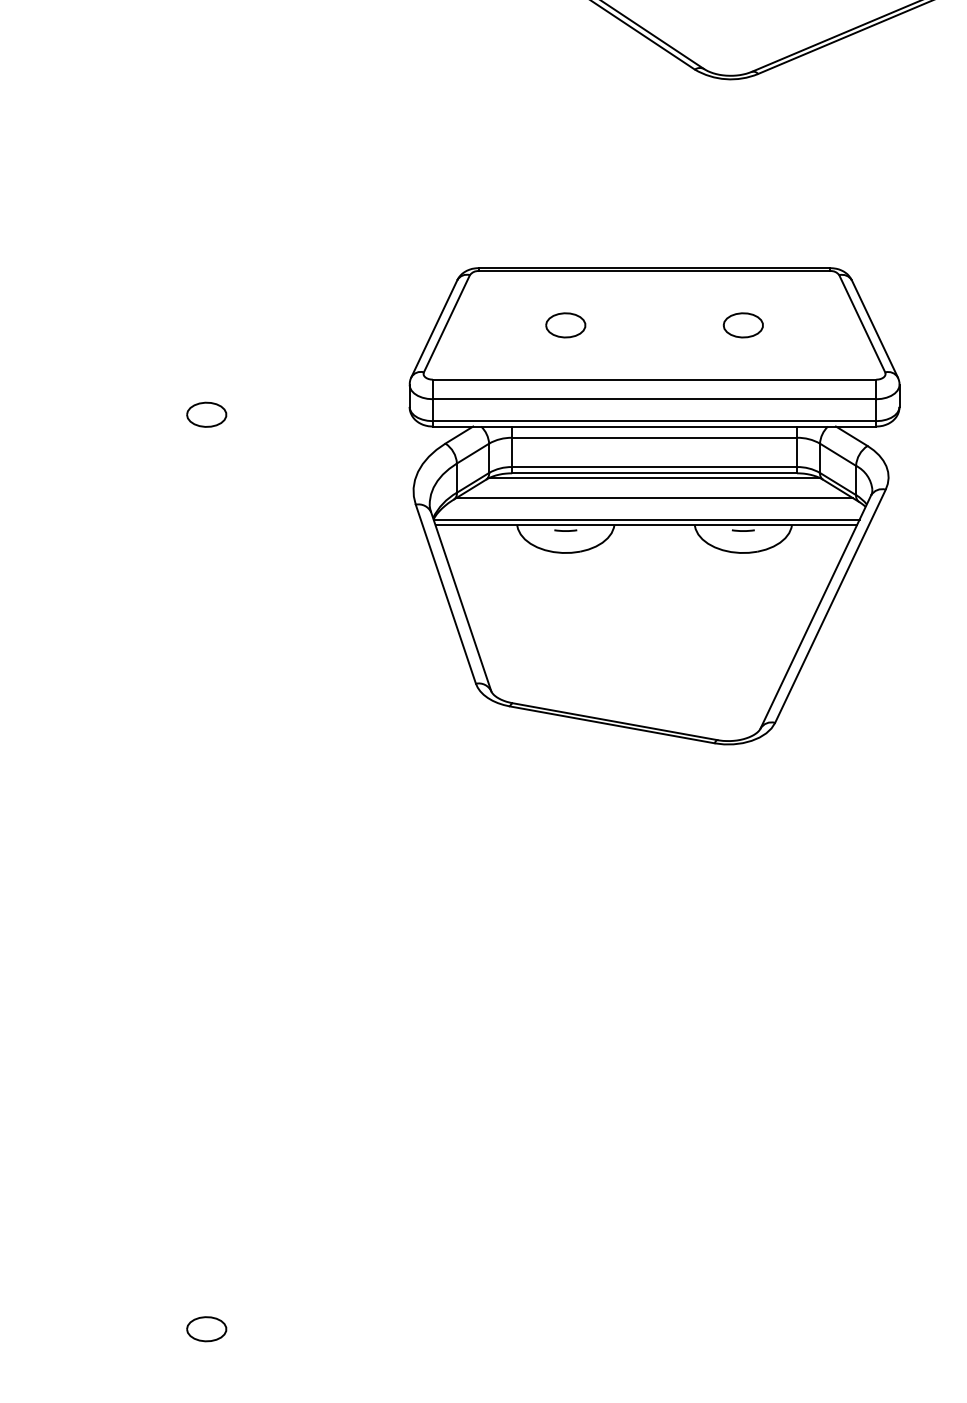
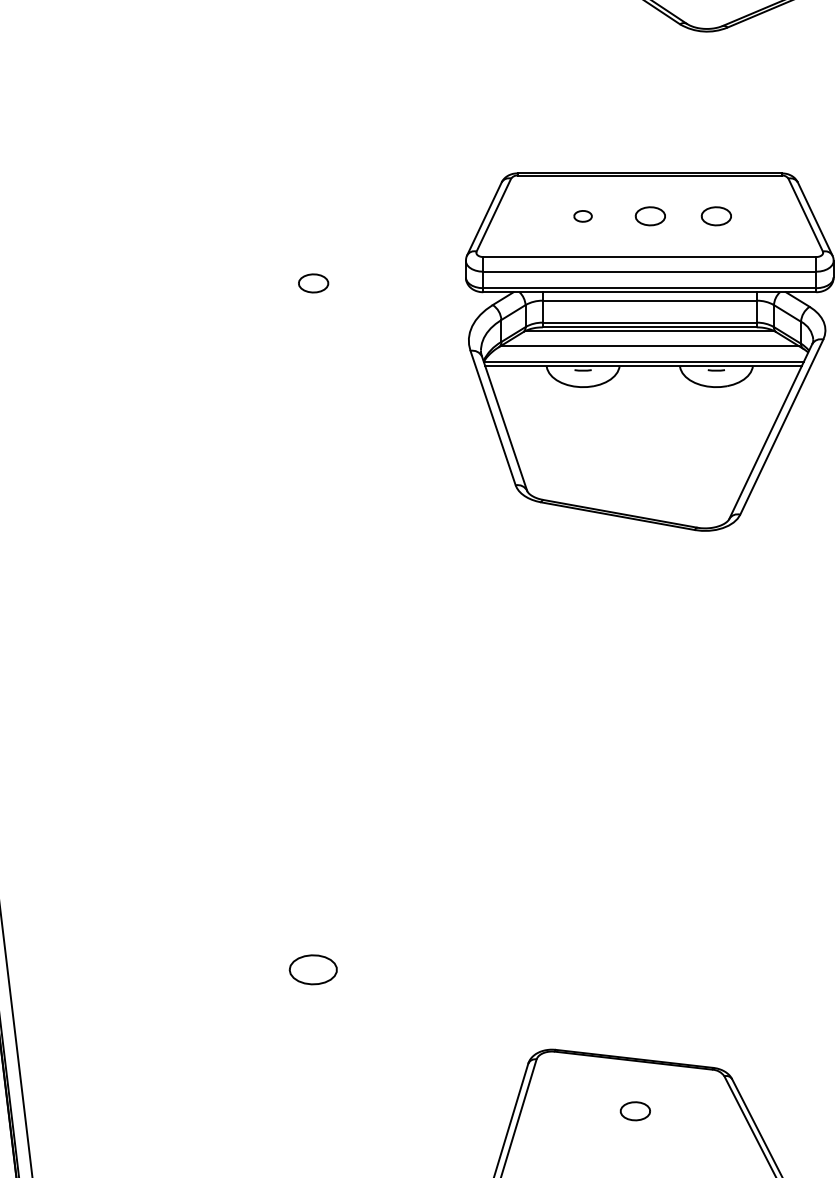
part: (564, 325) -> (582, 216), size x0.6
part: (654, 325) -> (649, 216), added
part: (206, 1328) -> (313, 969), size x1.6

